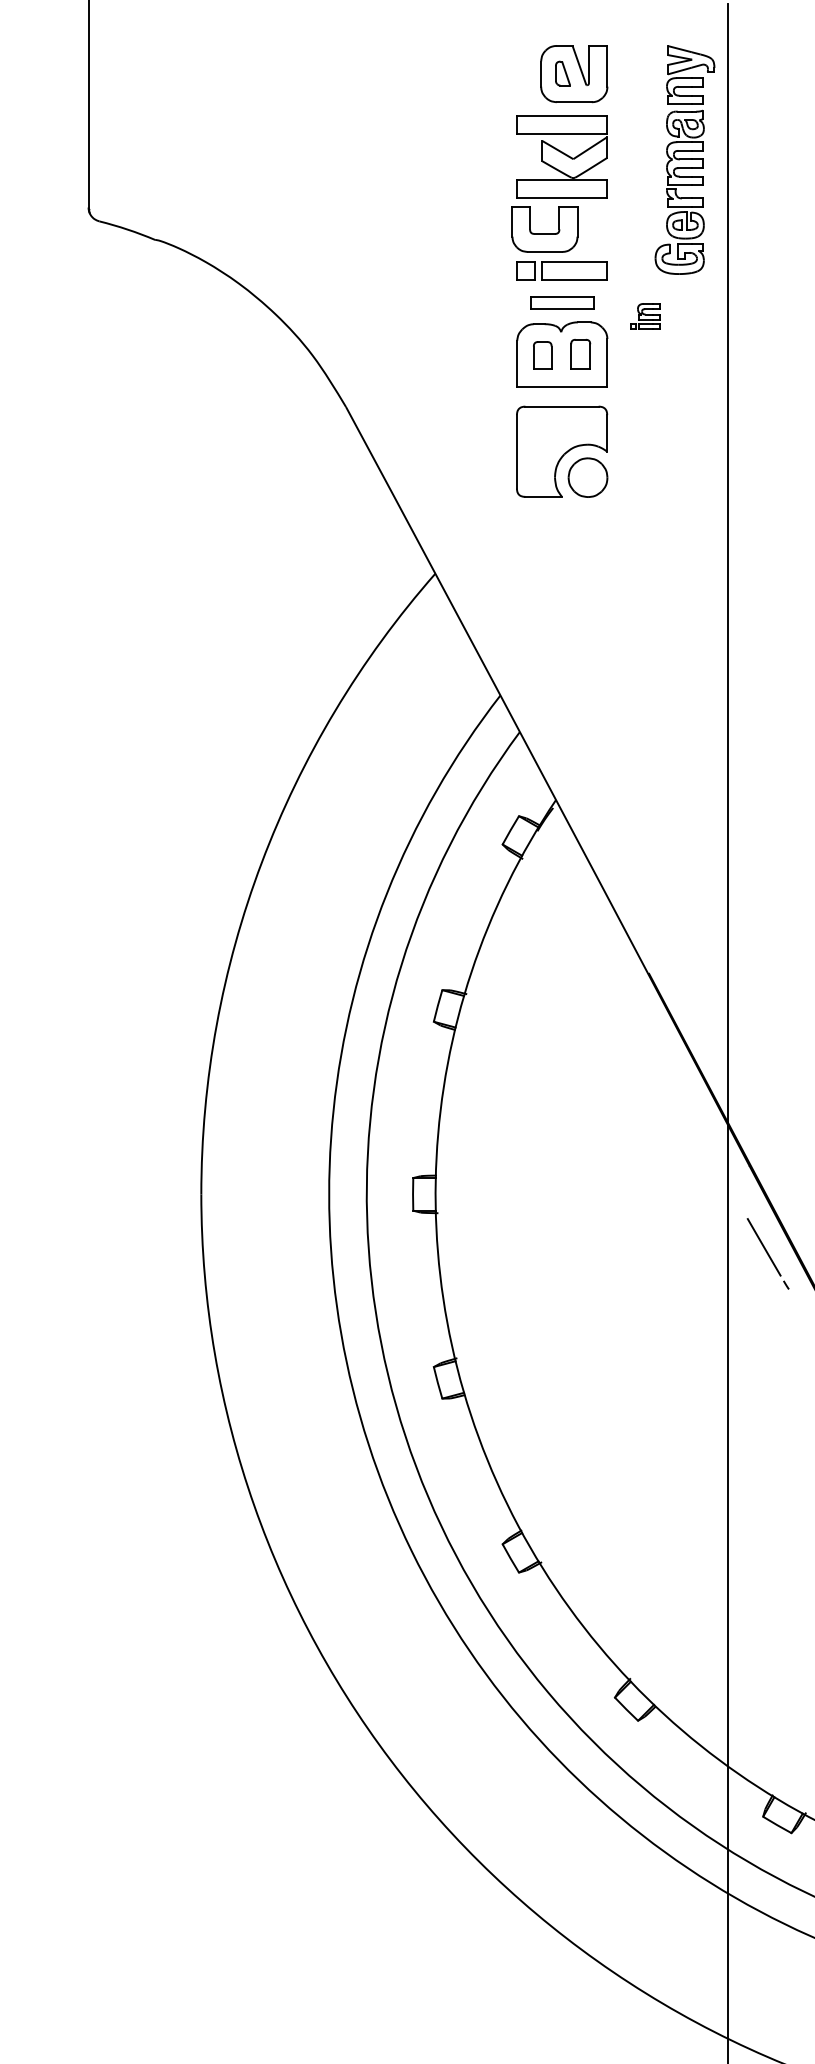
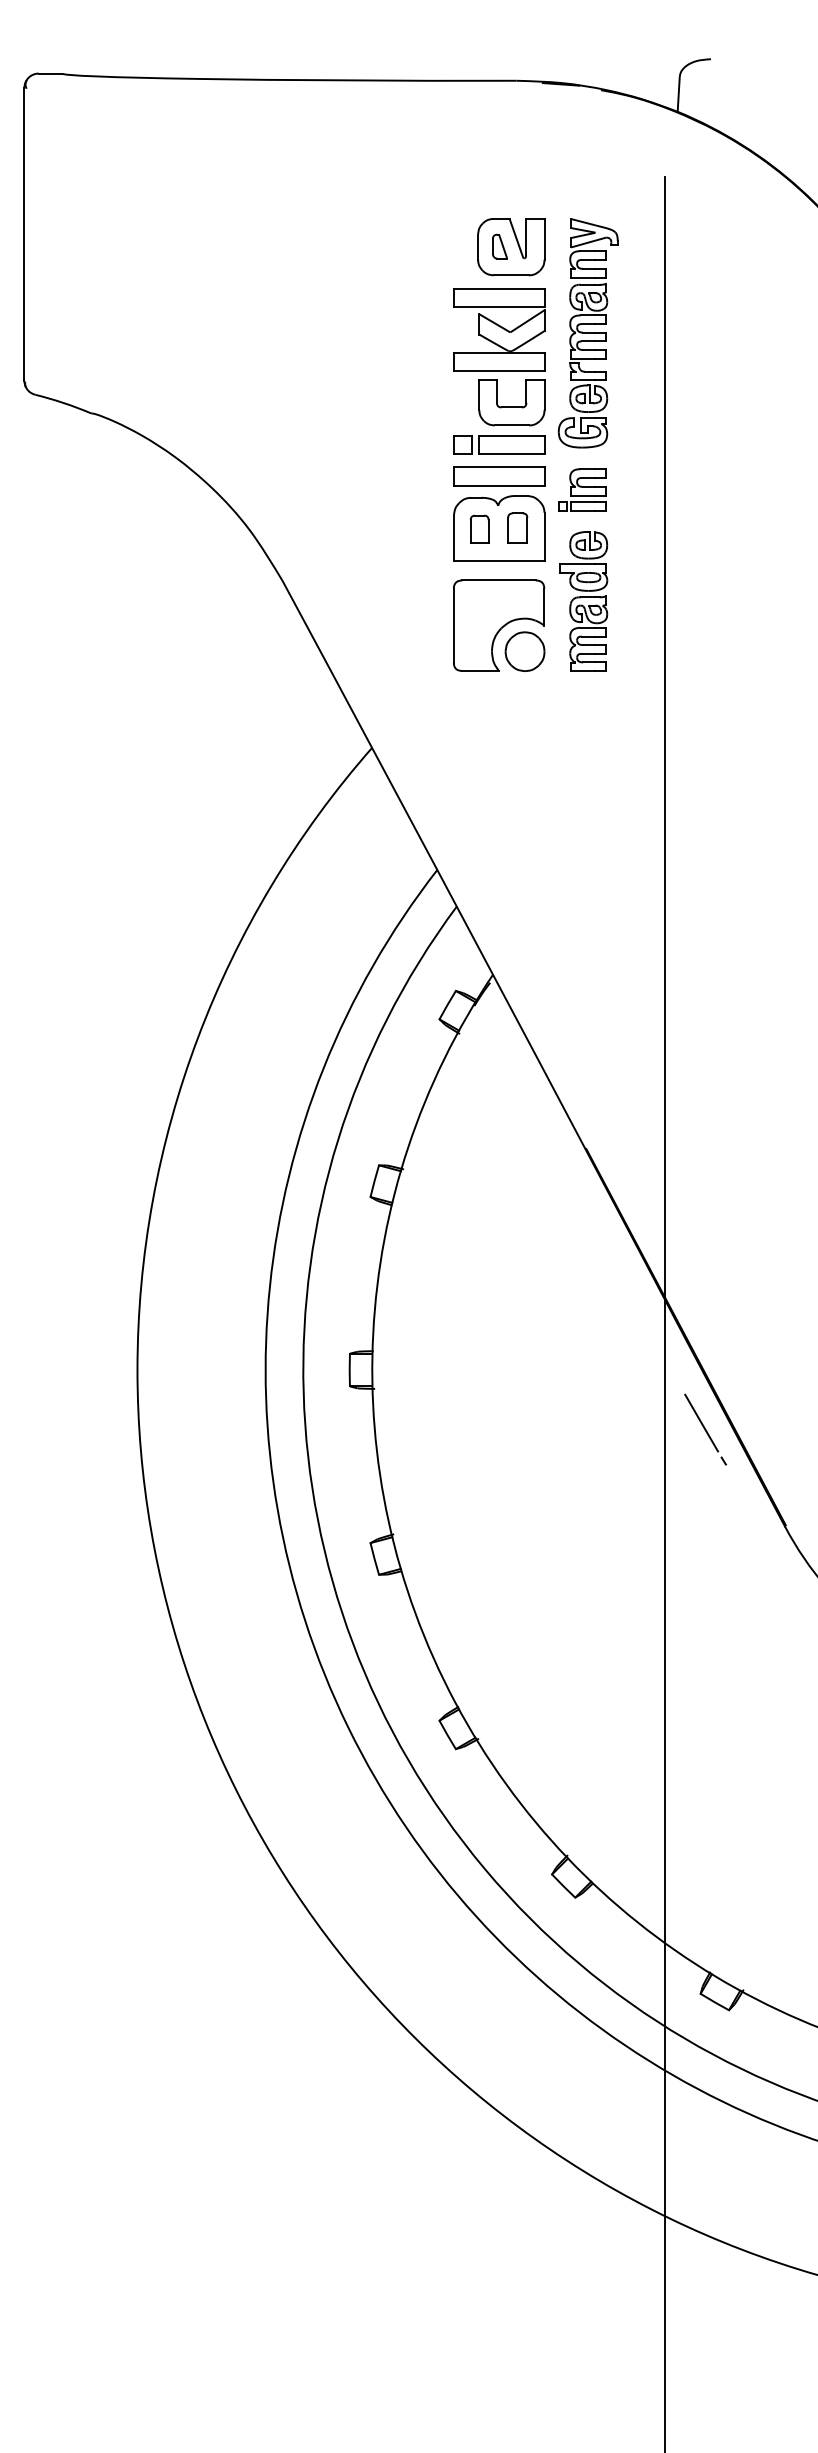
part: (684, 160) -> (587, 333), moved
part: (544, 229) -> (511, 402), moved
part: (562, 302) -> (499, 476), size x1.43
part: (645, 315) -> (582, 489), size x1.67
part: (646, 427) -> (583, 601), added

